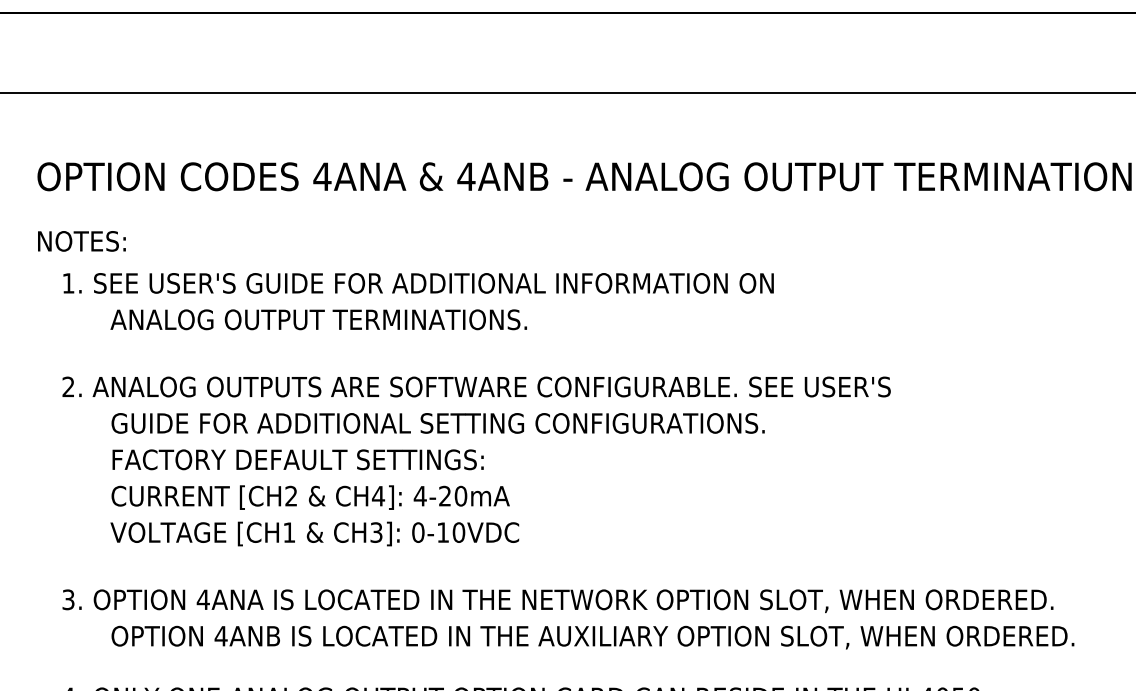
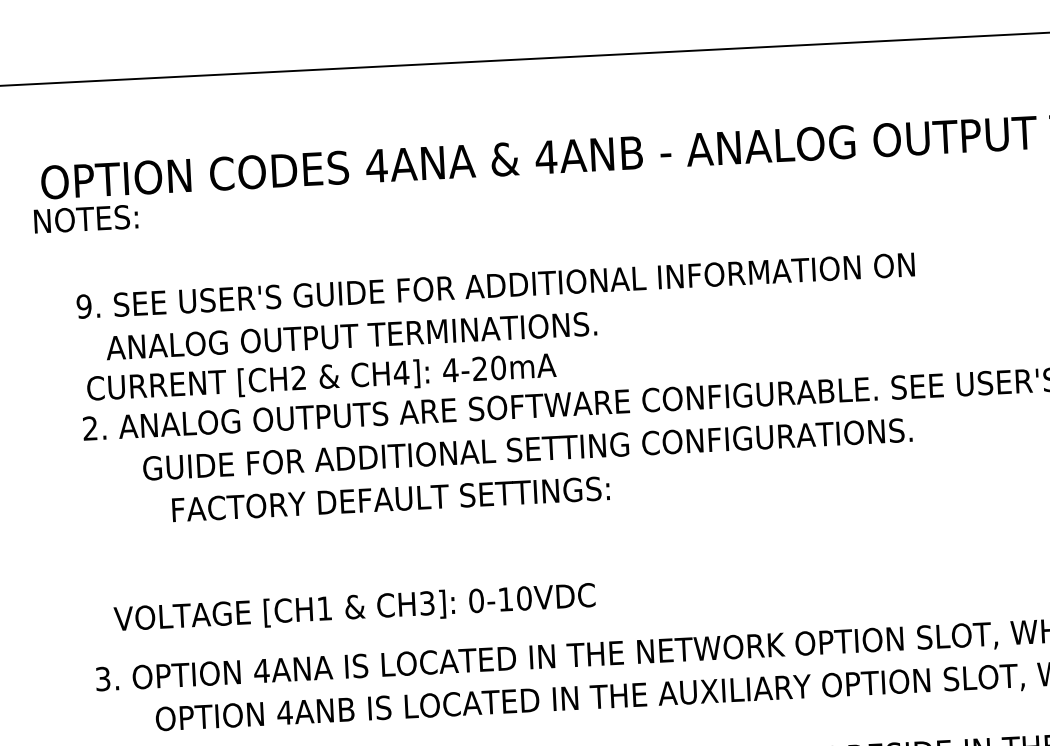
text: (81, 241) -> (85, 219), moved
text: (68, 283) -> (84, 306), 1. -> 9.
text: (318, 319) -> (351, 335), moved
text: (297, 459) -> (390, 498), moved
text: (310, 497) -> (321, 378), moved
text: (314, 533) -> (354, 608), moved

